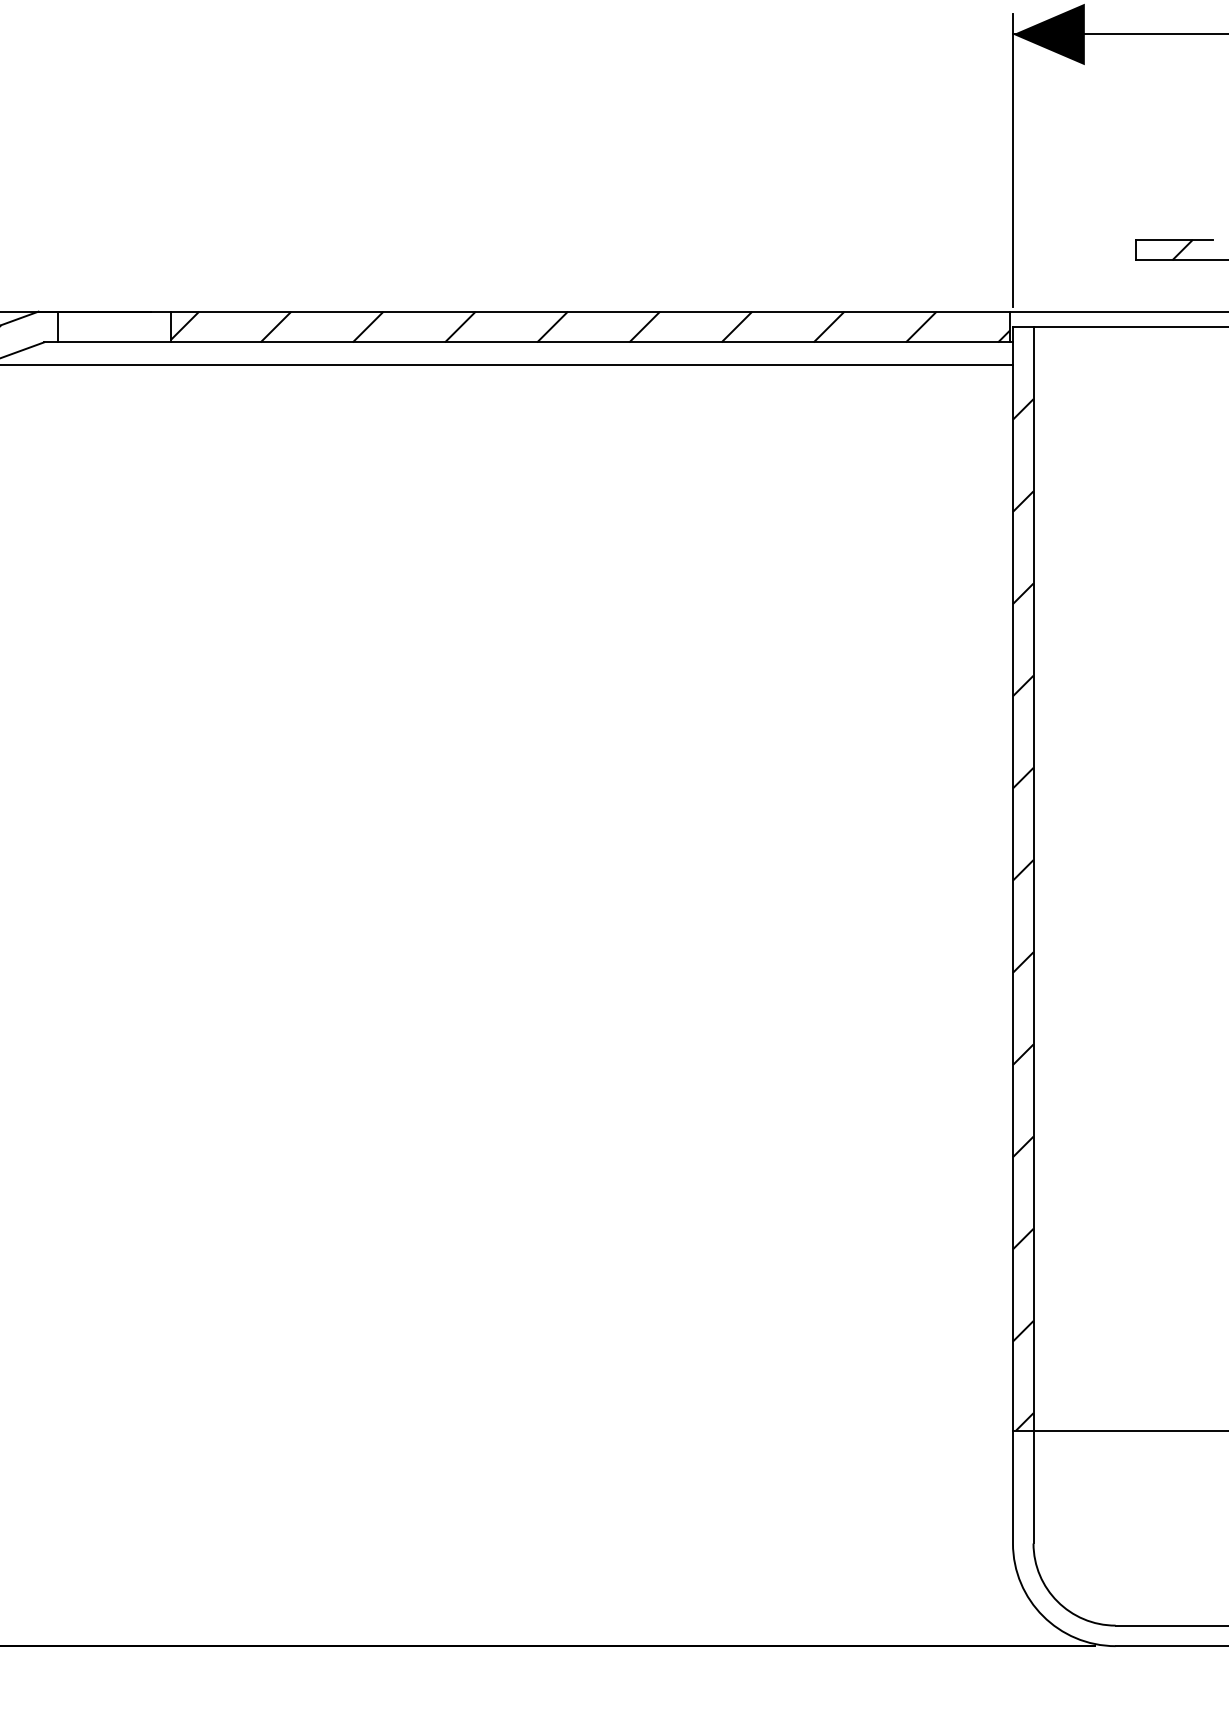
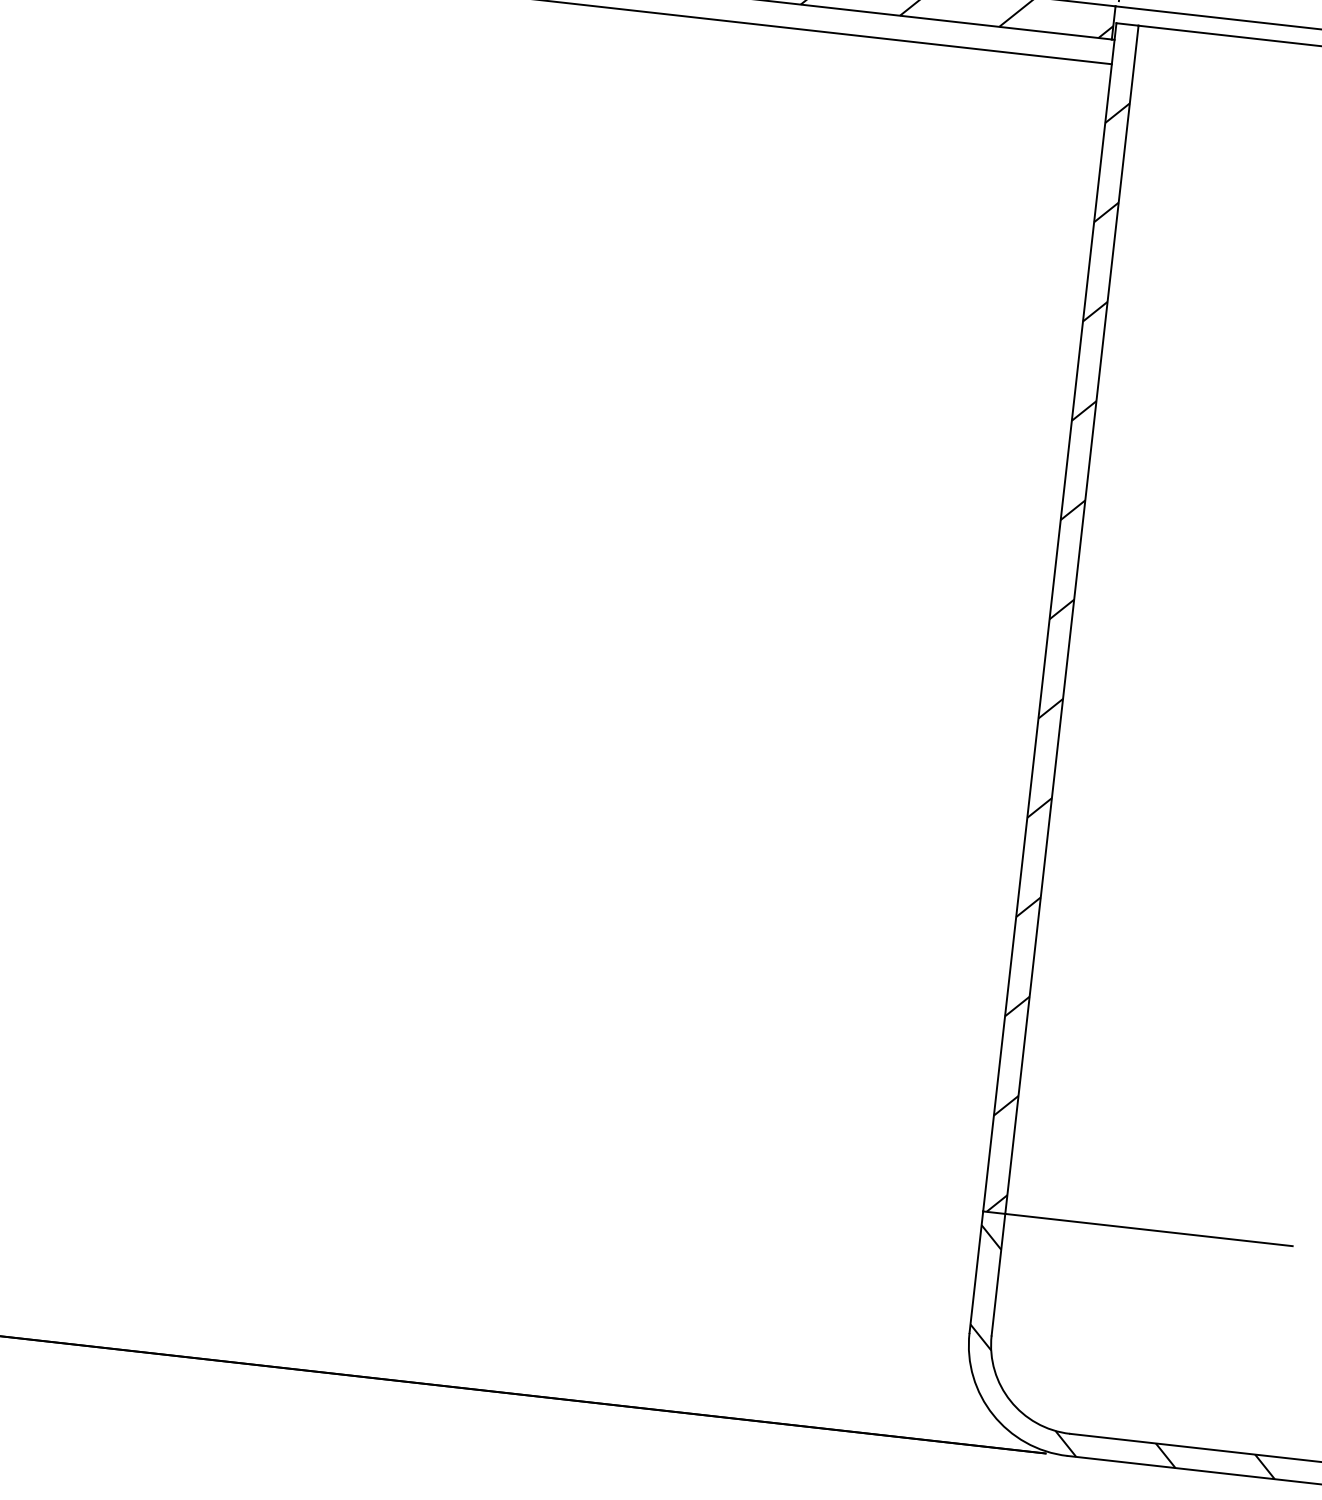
hatch: (1113, 1544) -> (1077, 1346), added

